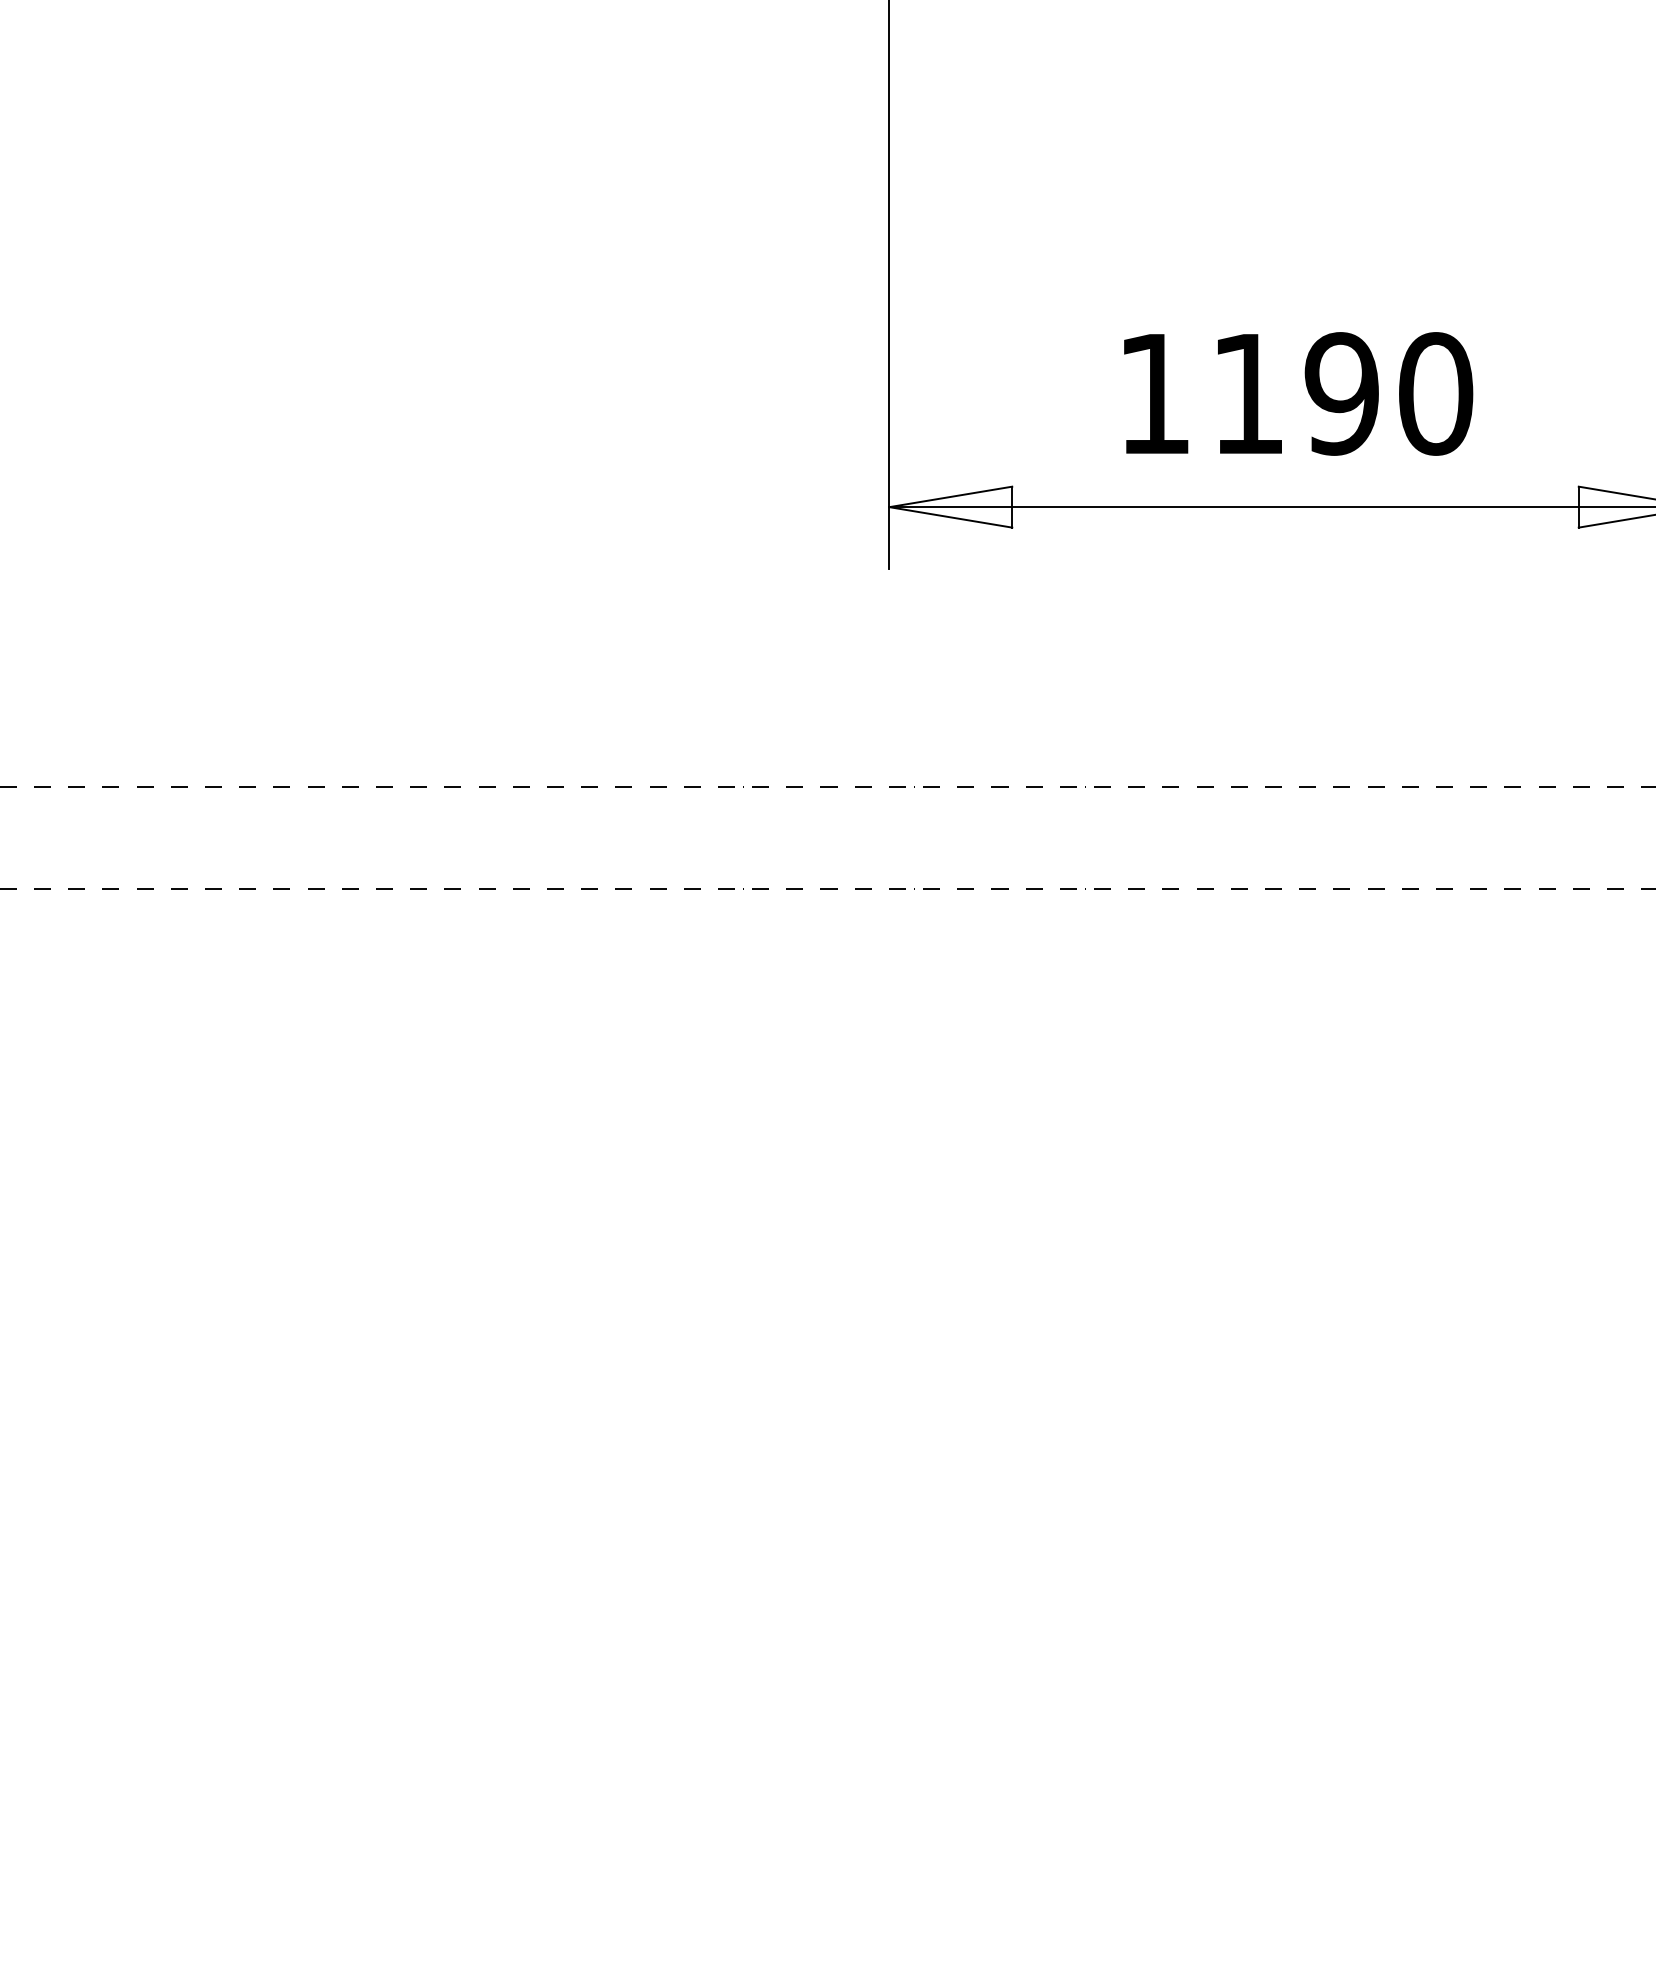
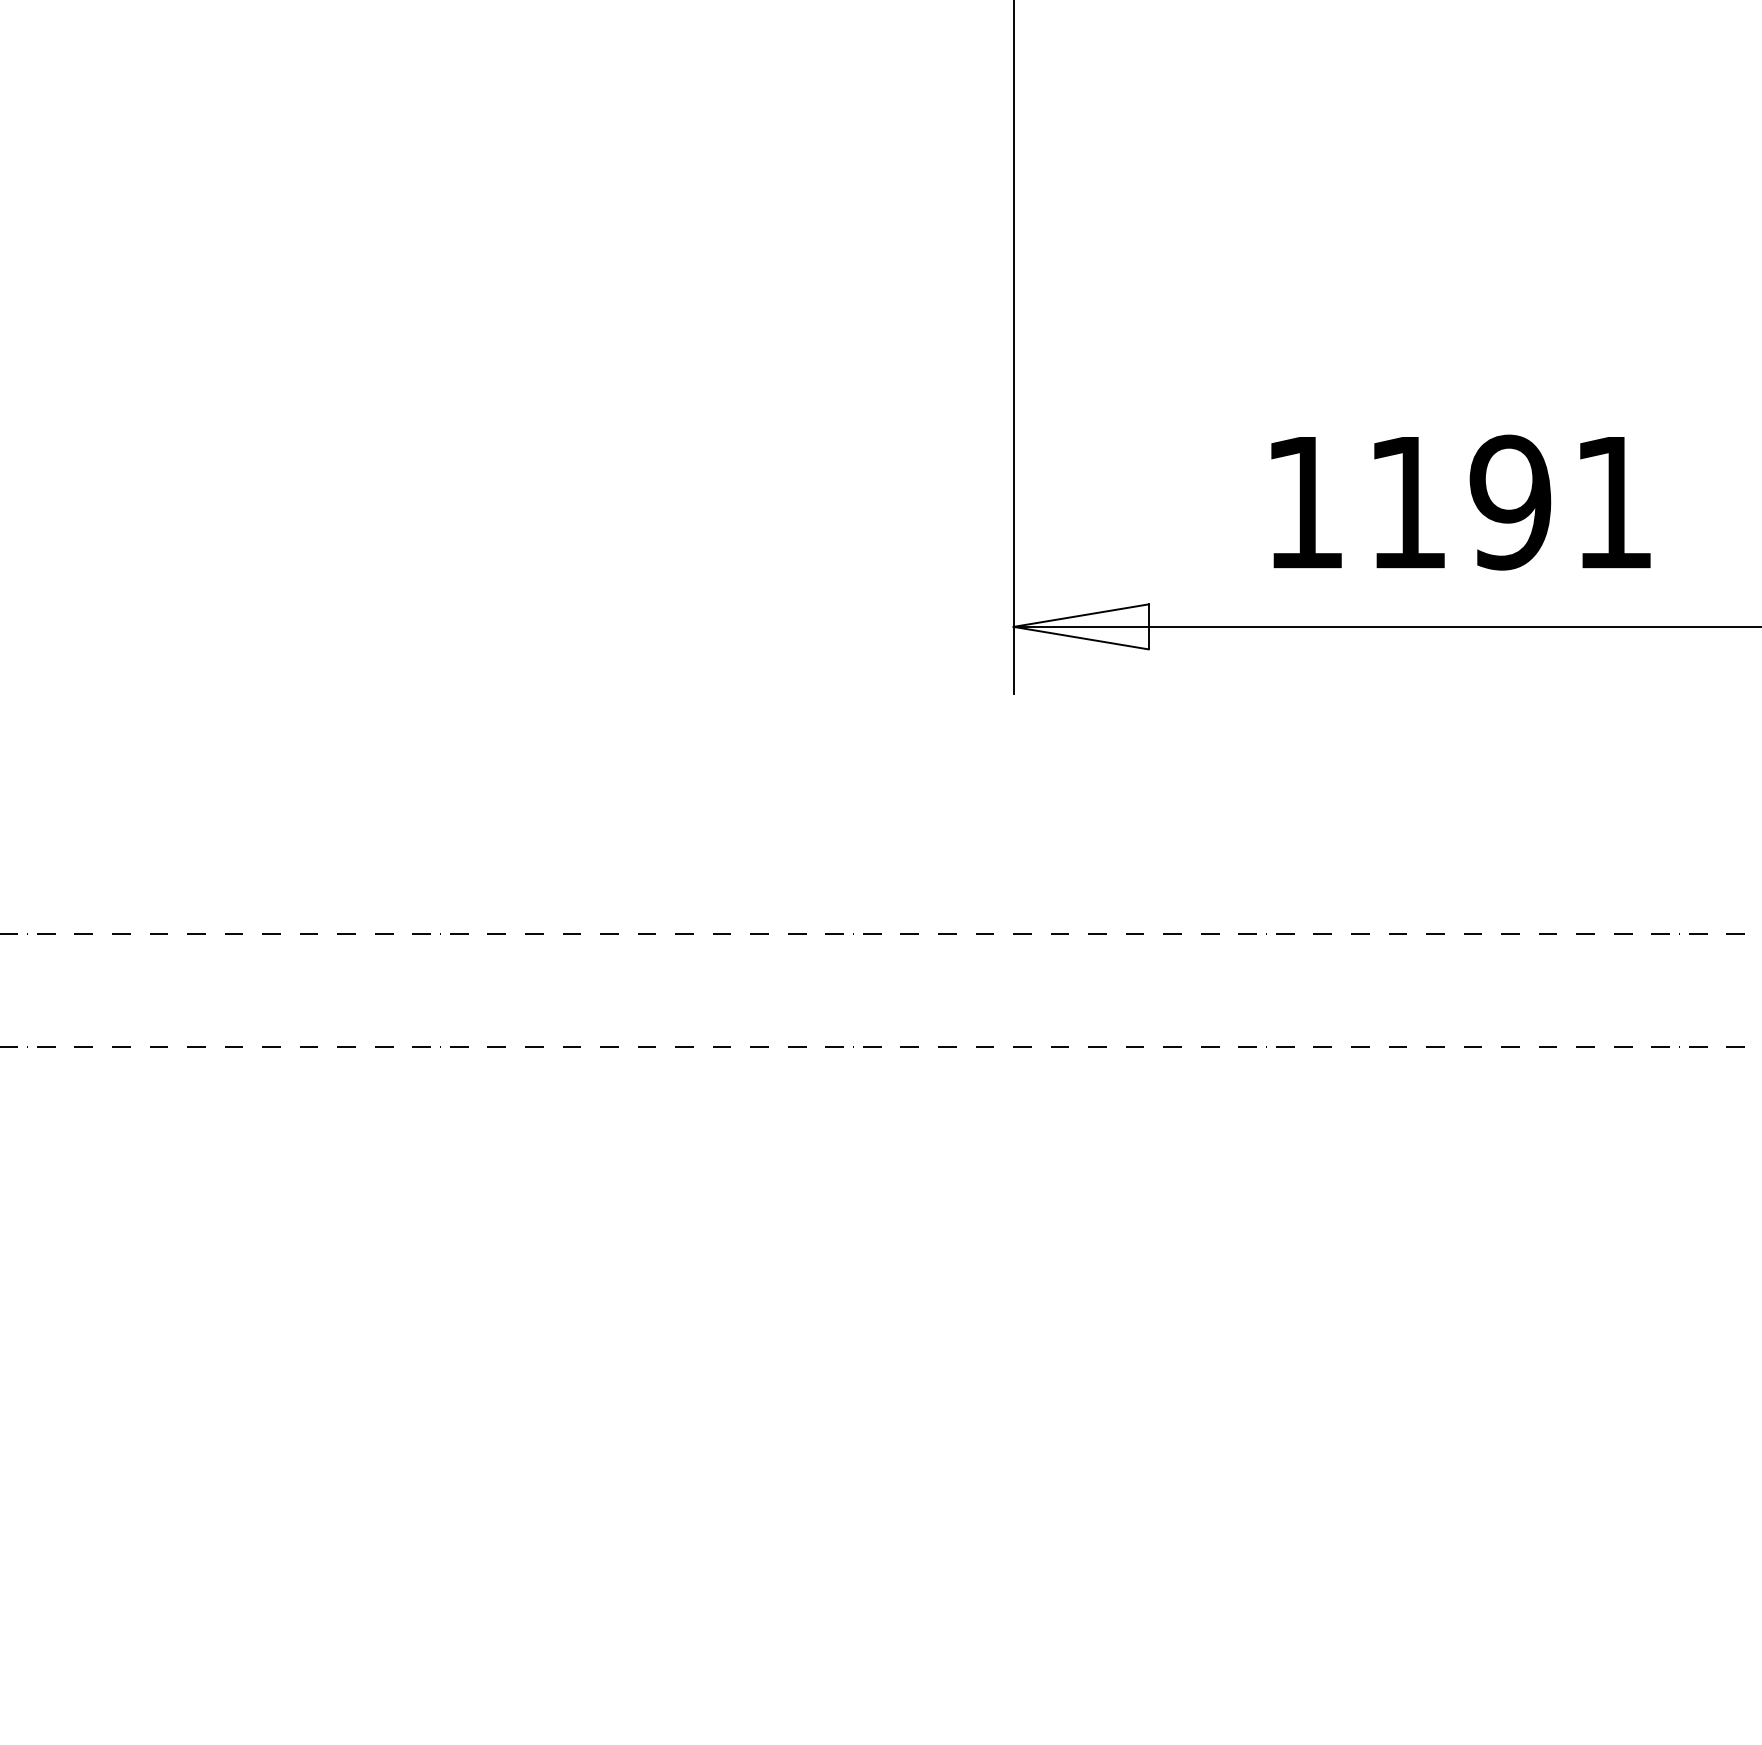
text: (1436, 393) -> (1614, 502), 1190 -> 1191

